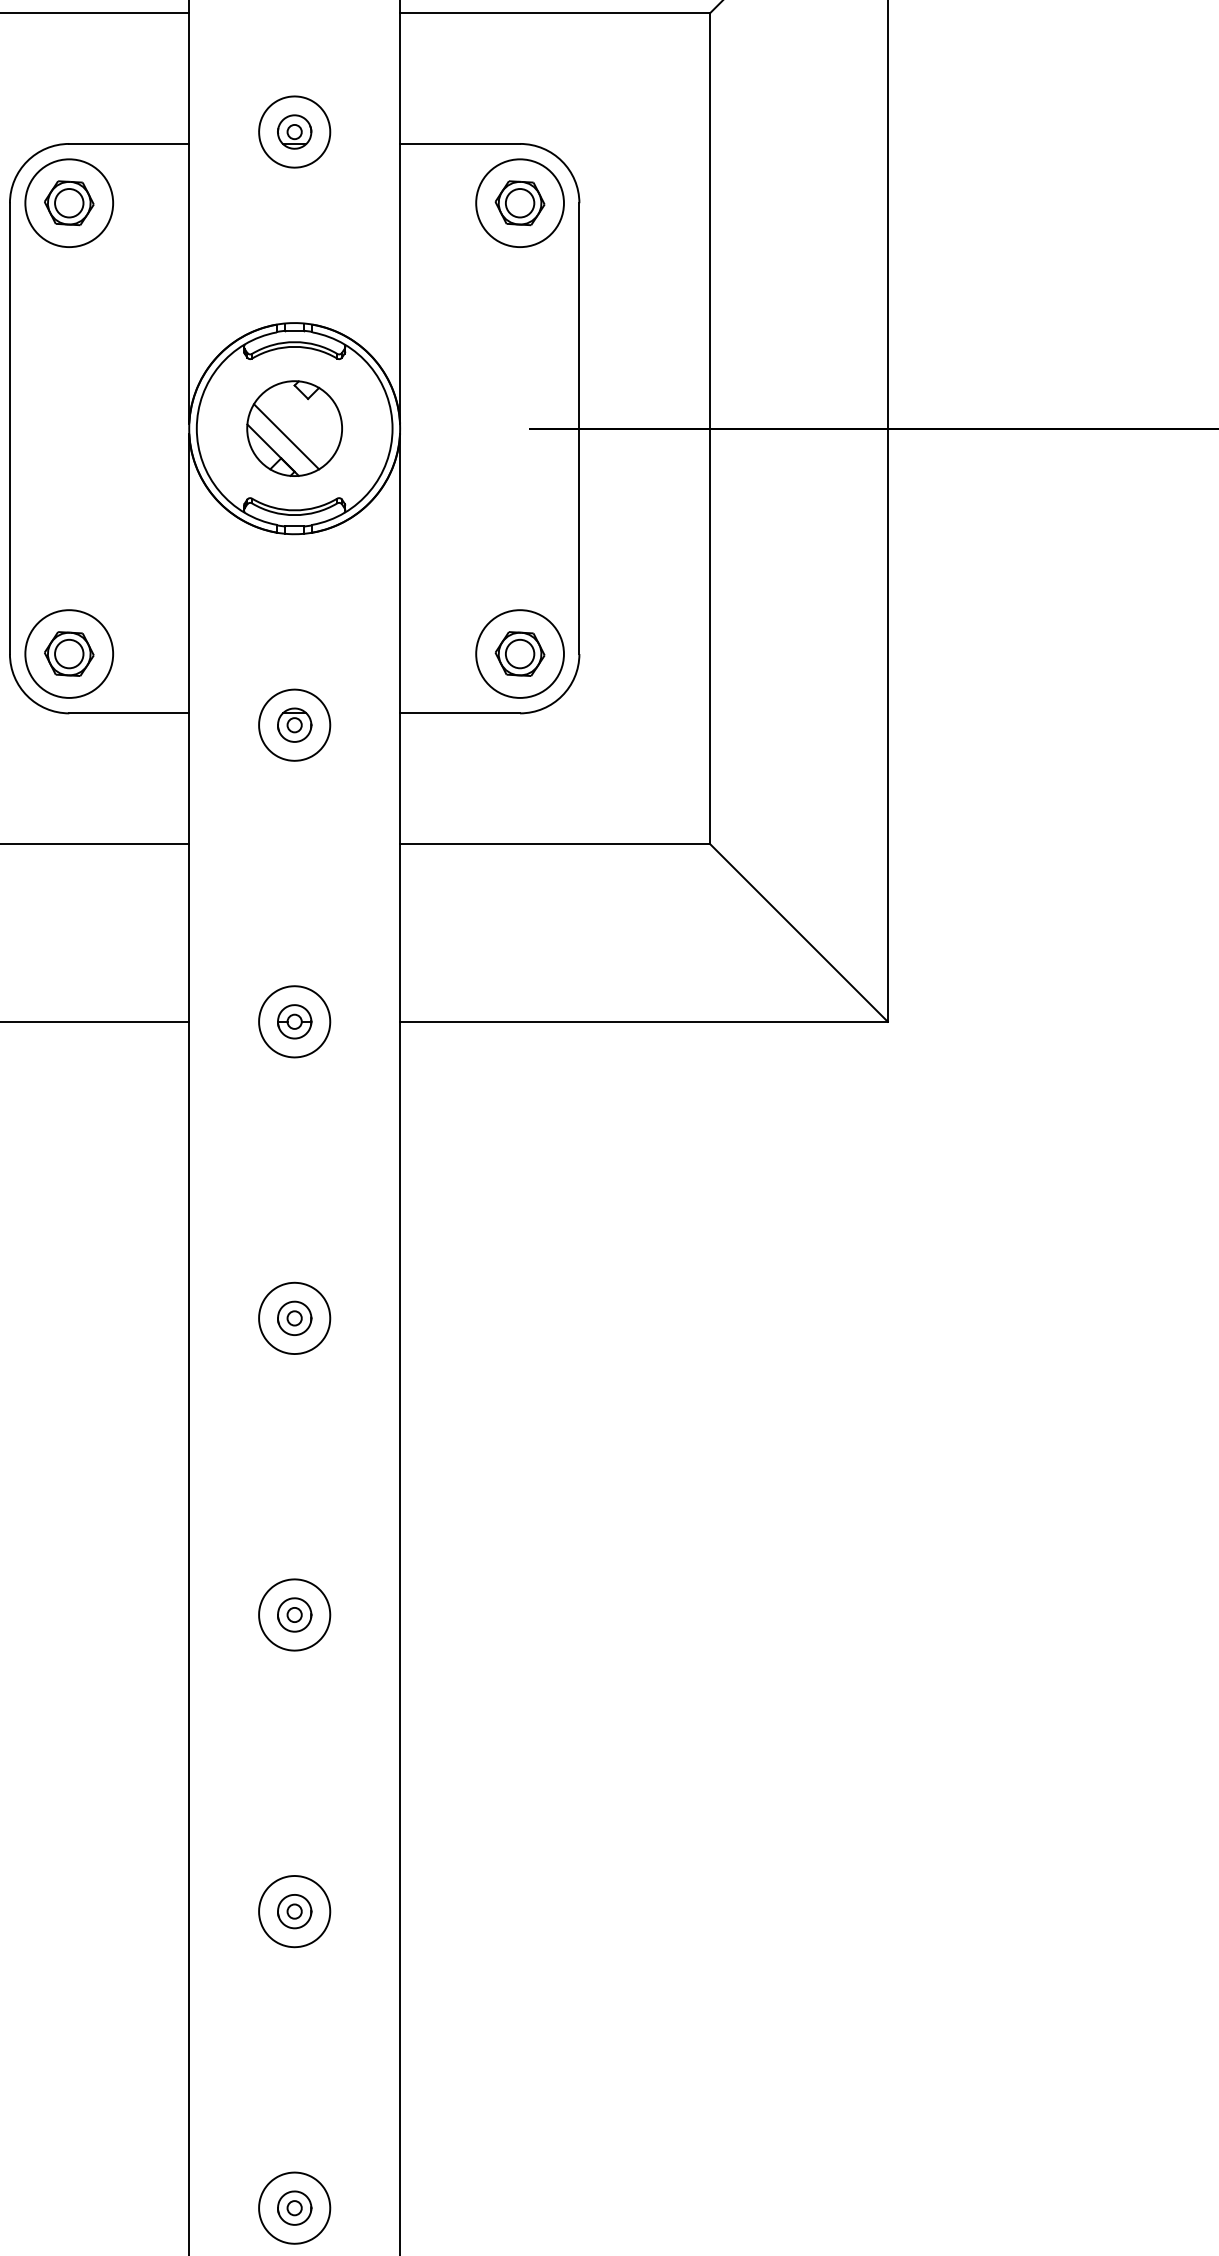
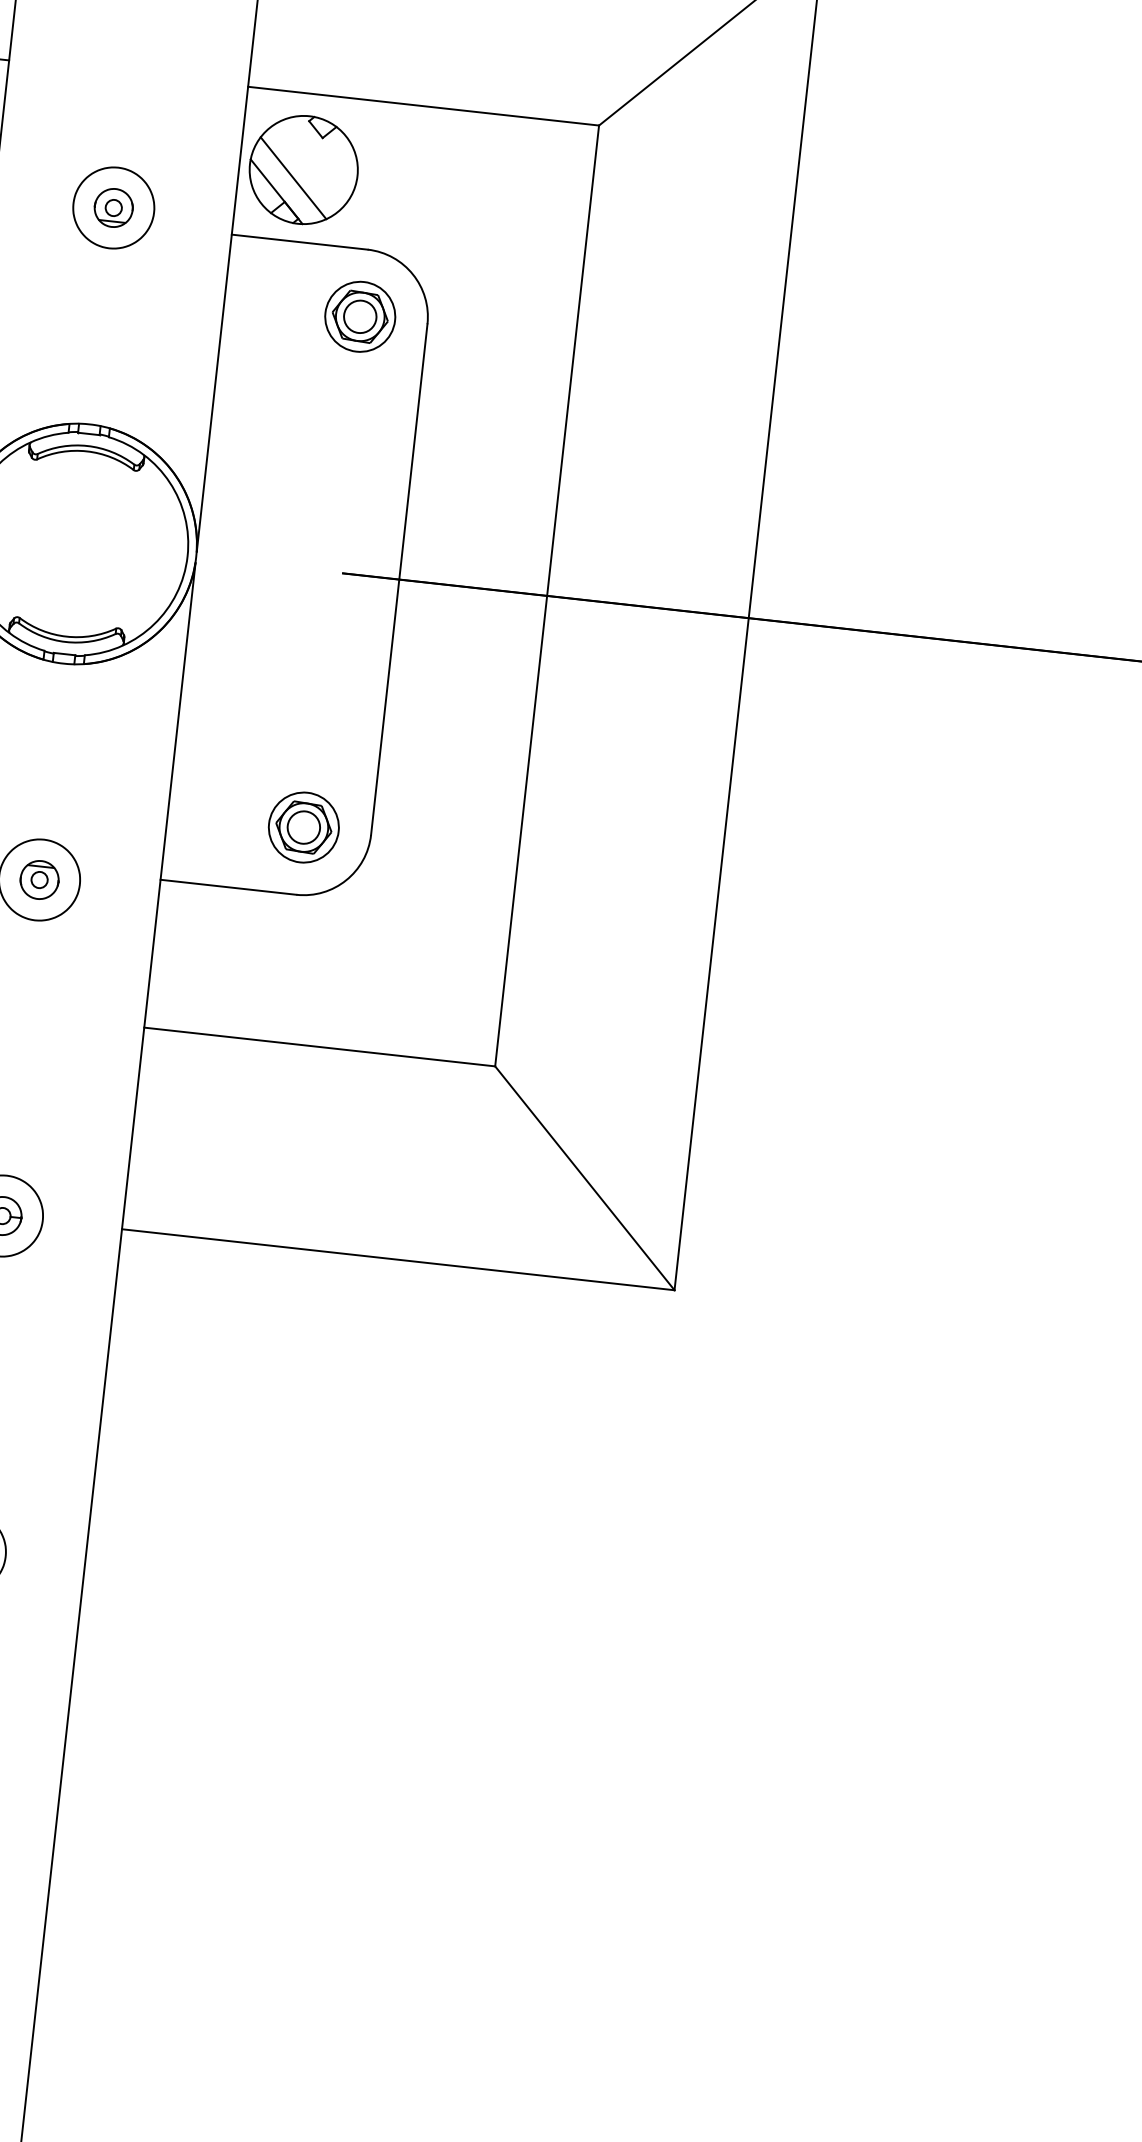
circle: (519, 203) -> (359, 317), size x0.7
part: (294, 428) -> (303, 169), moved
circle: (519, 653) -> (303, 826), size x0.7

